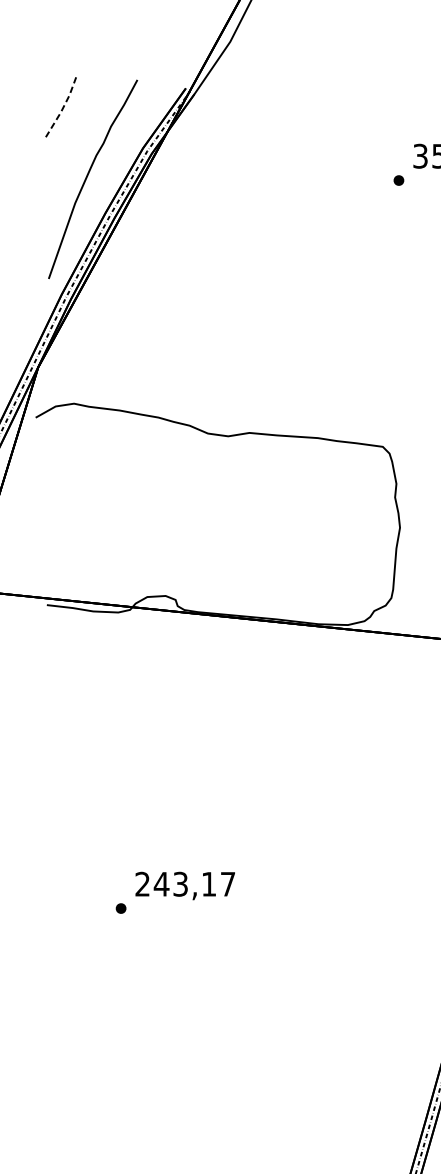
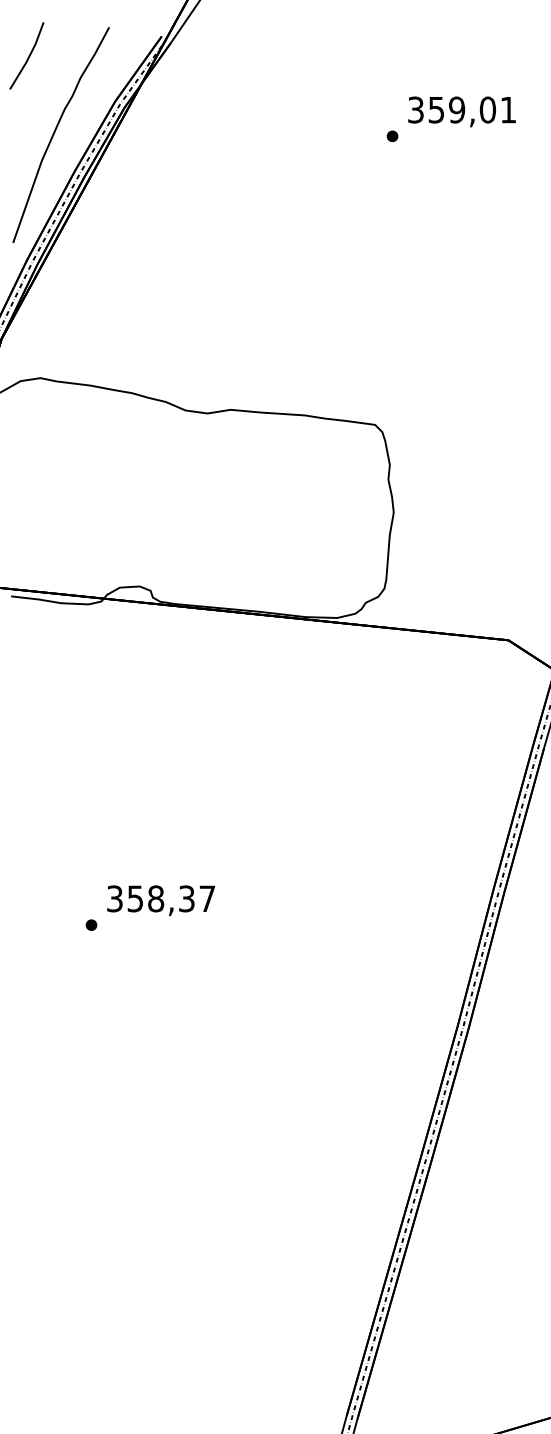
line: (63, 106) -> (29, 56), dashed -> solid
text: (175, 883) -> (150, 898), 243,17 -> 358,37

